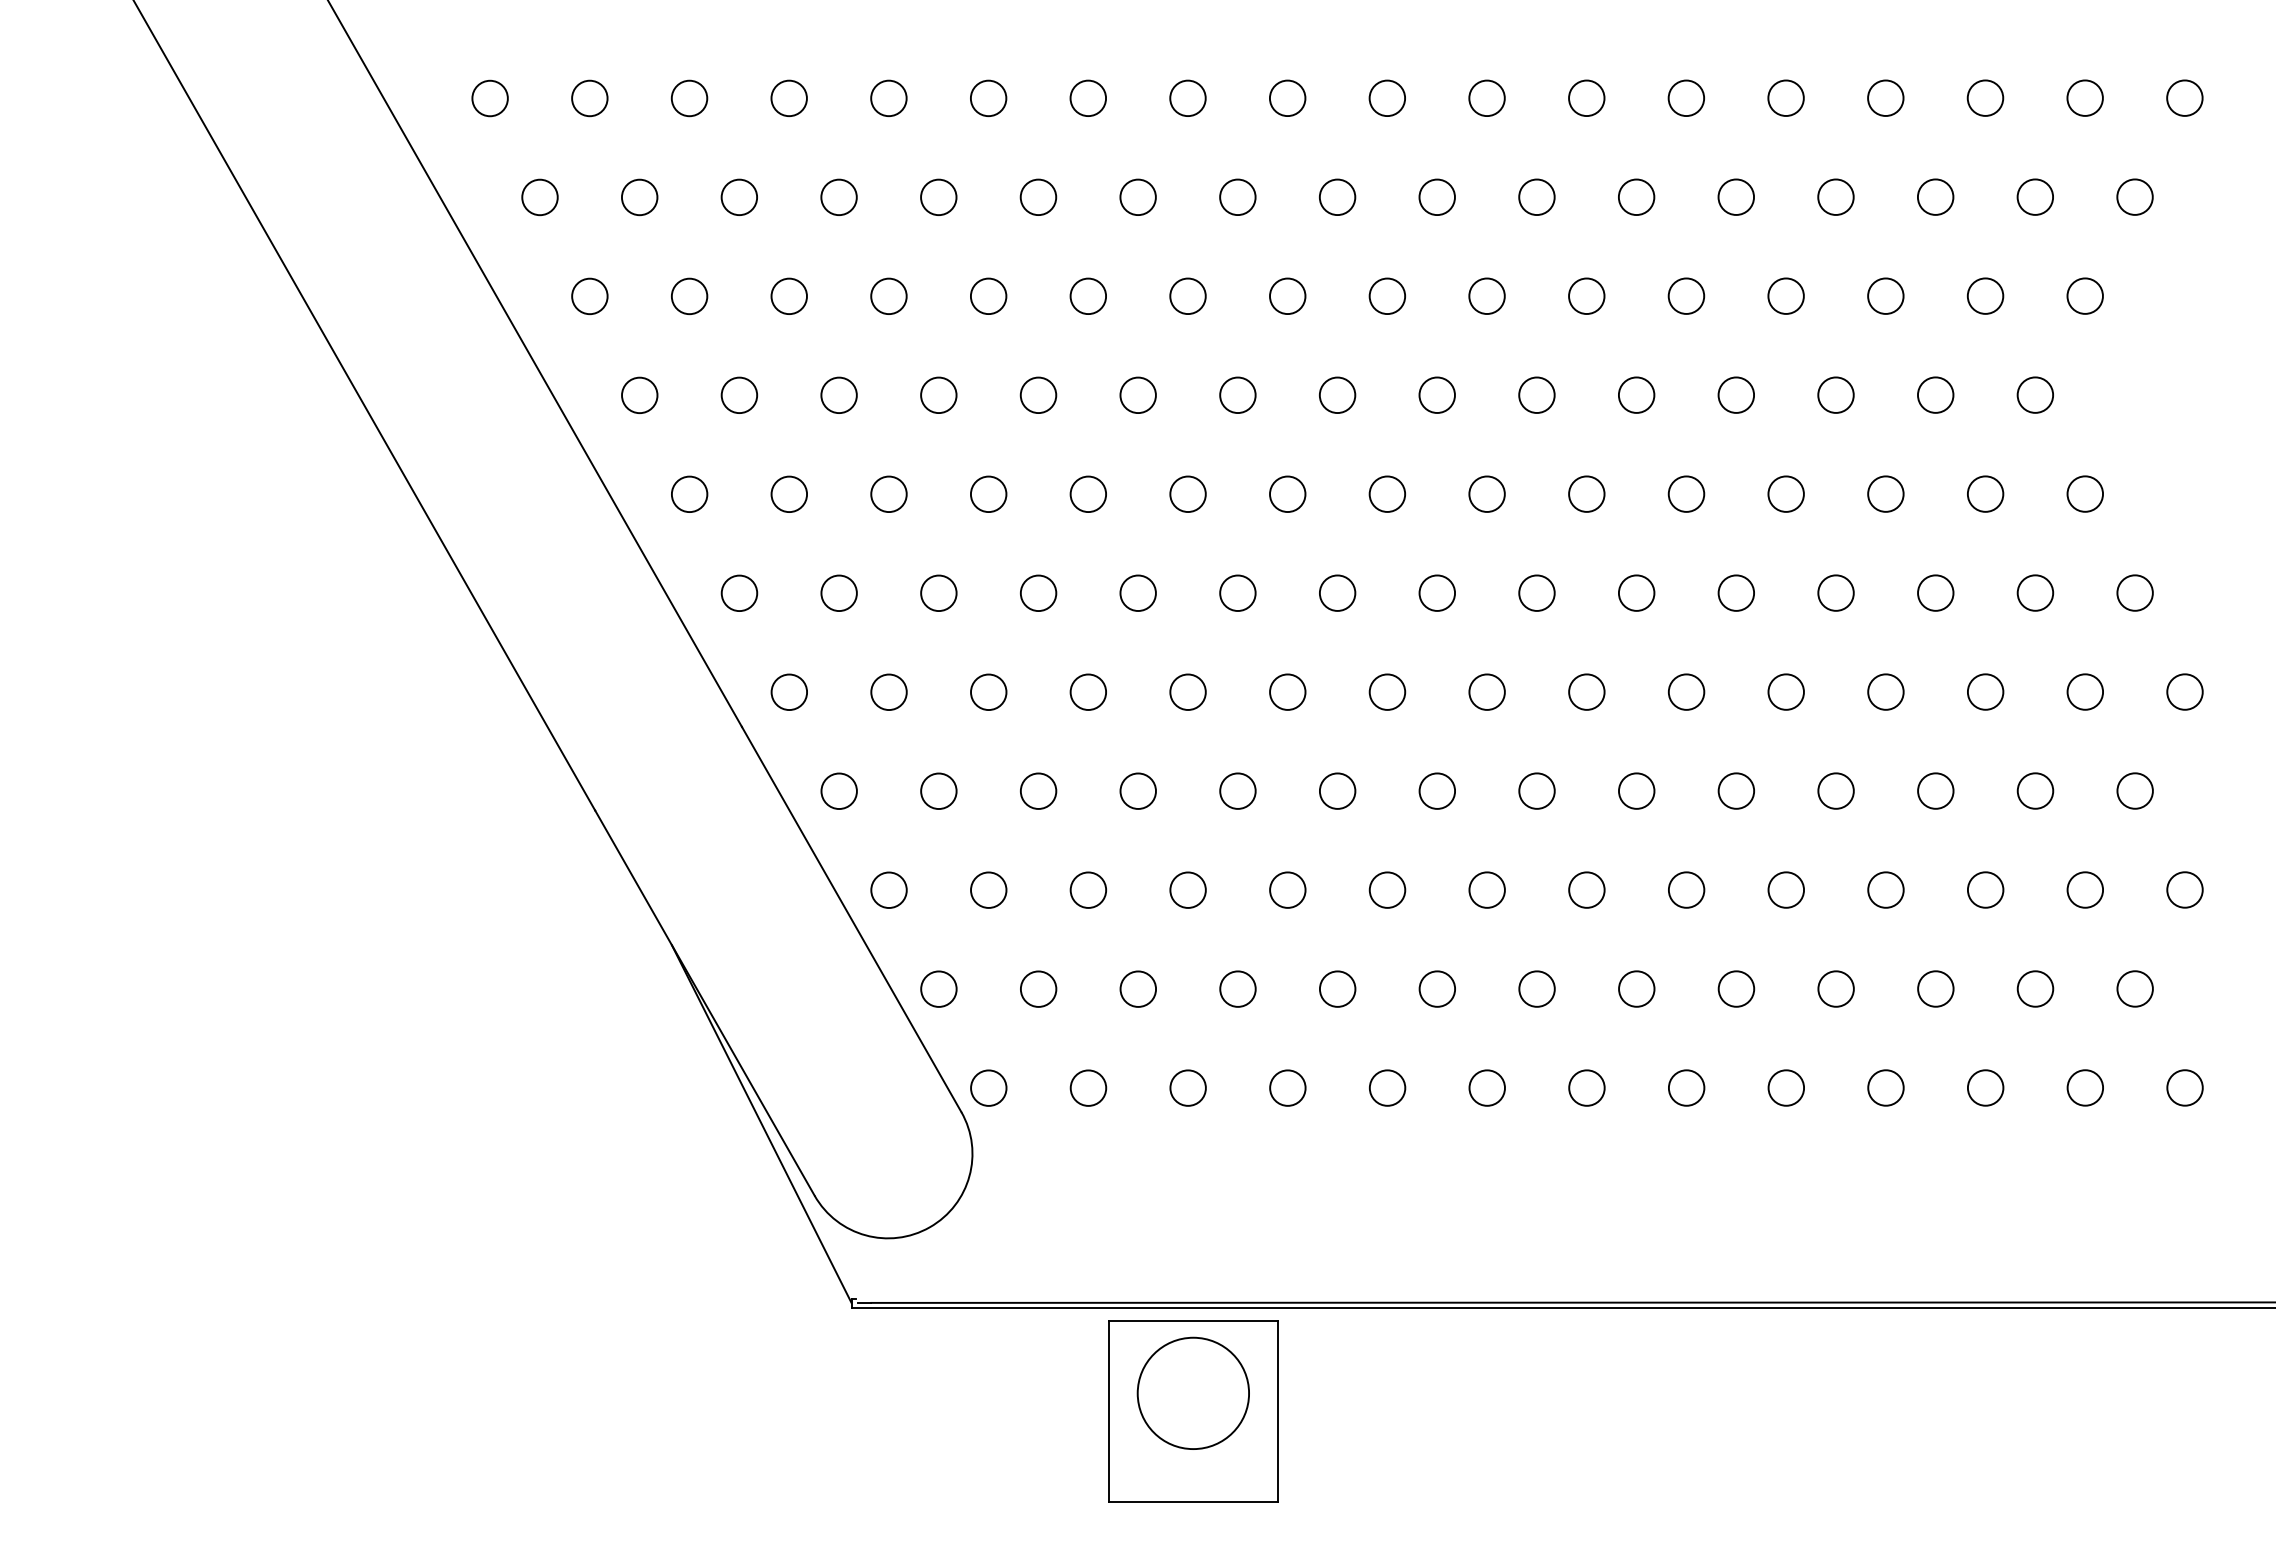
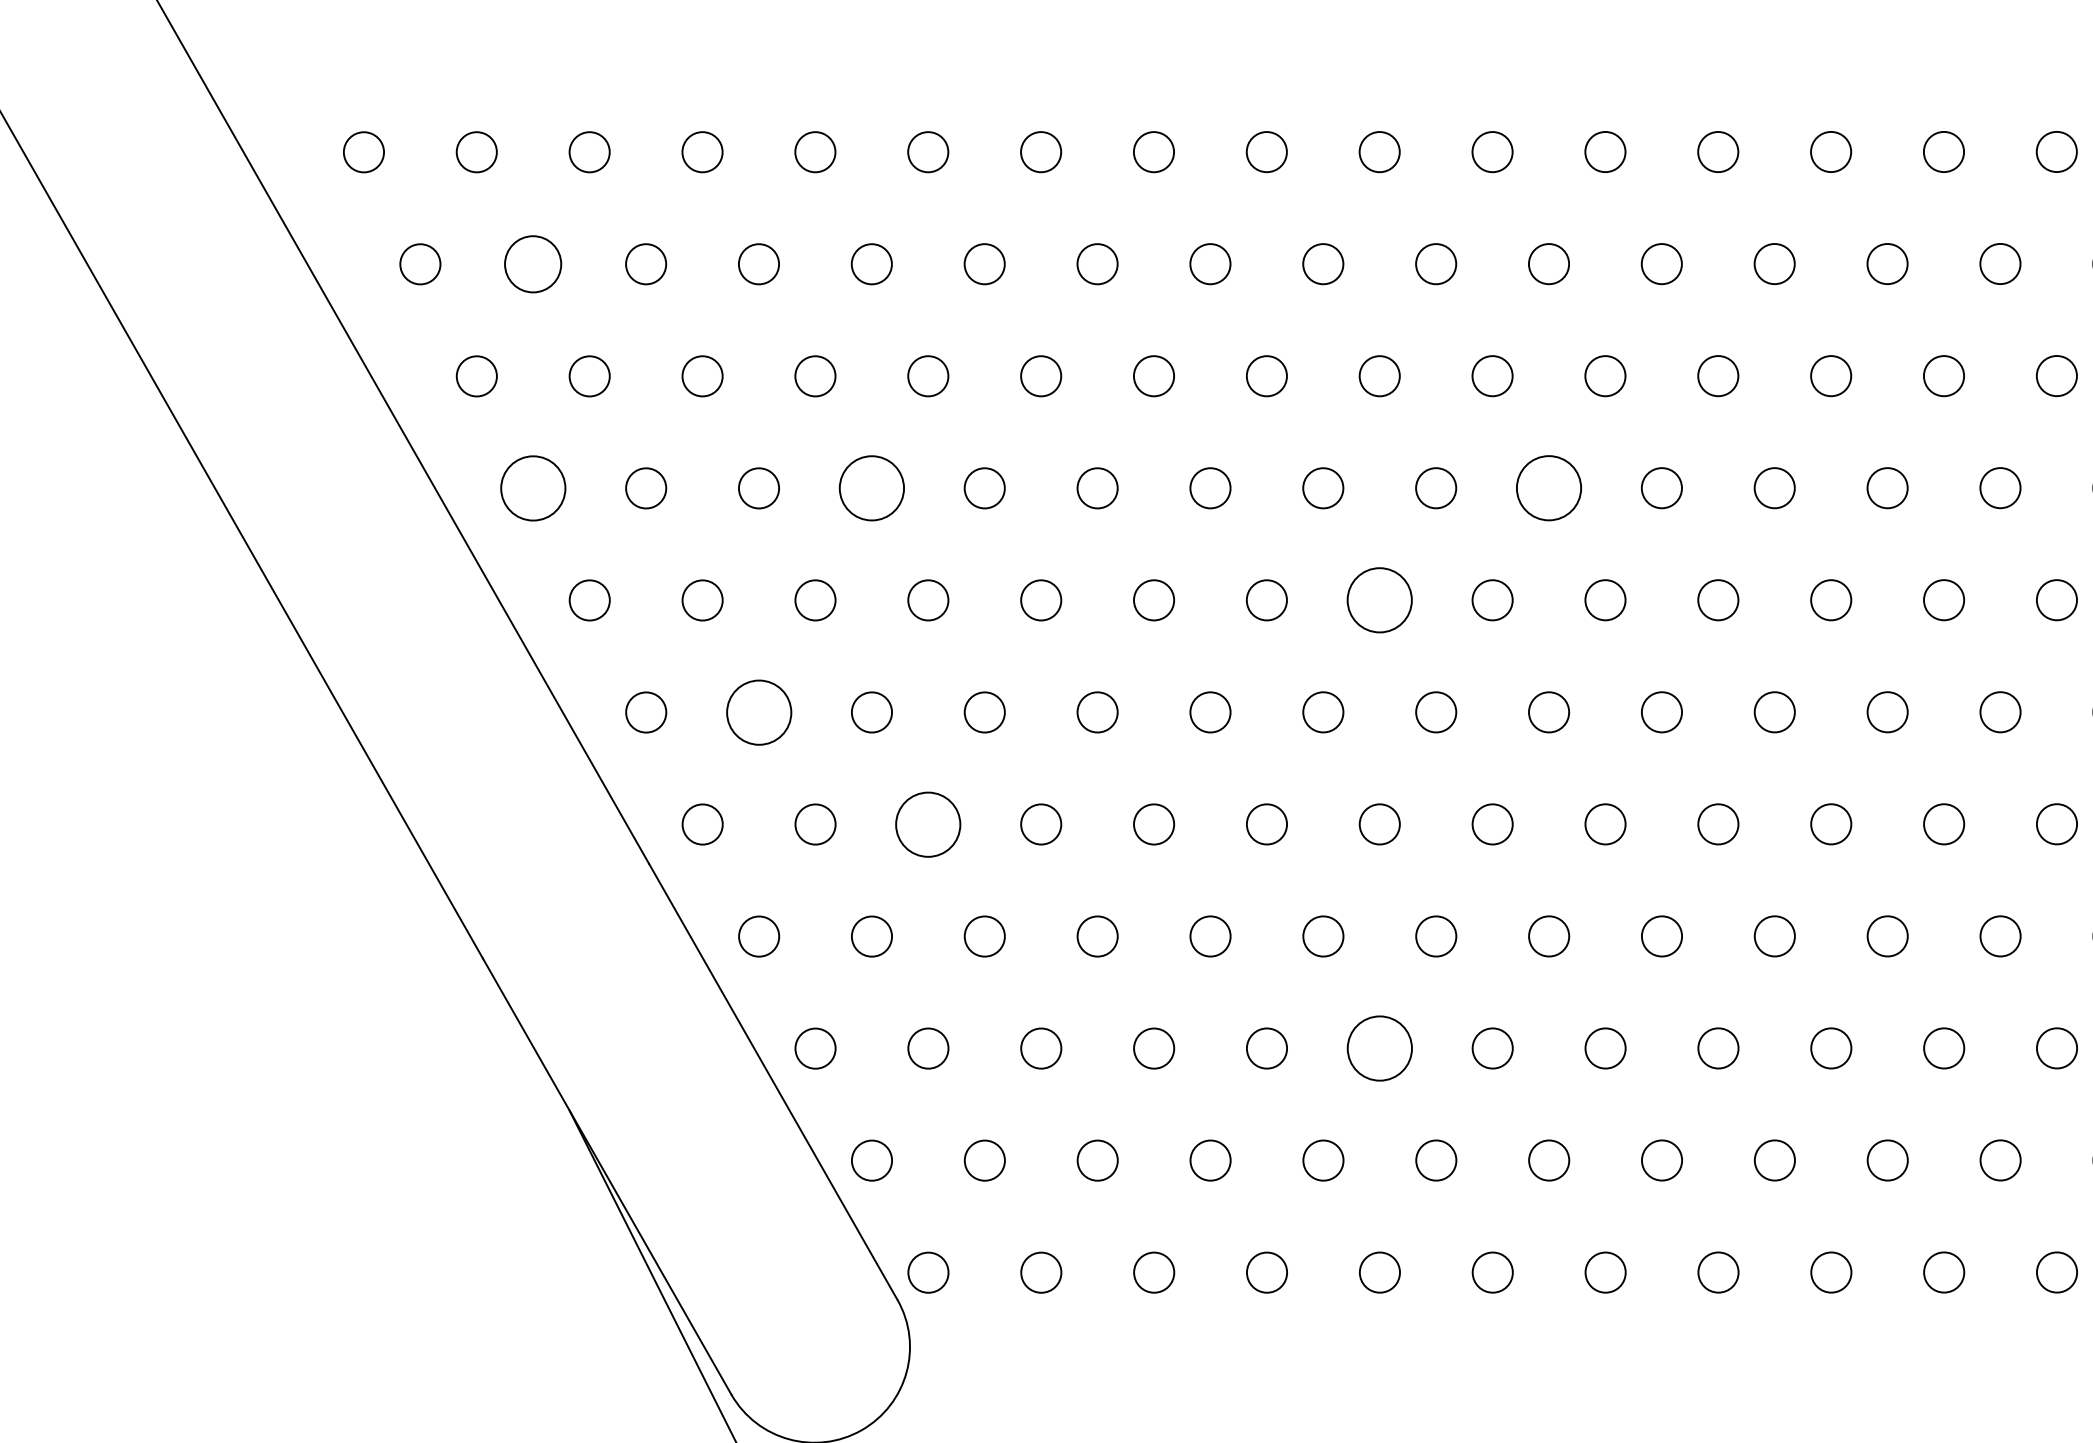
circle: (639, 197) -> (533, 264), size x1.4
circle: (1536, 394) -> (1548, 487), size x1.6
circle: (639, 395) -> (533, 488), size x1.6
circle: (938, 395) -> (871, 488), size x1.6
circle: (1387, 493) -> (1379, 599), size x1.6
circle: (838, 592) -> (758, 711), size x1.6
circle: (988, 691) -> (928, 823), size x1.6
circle: (1387, 889) -> (1379, 1047), size x1.6

